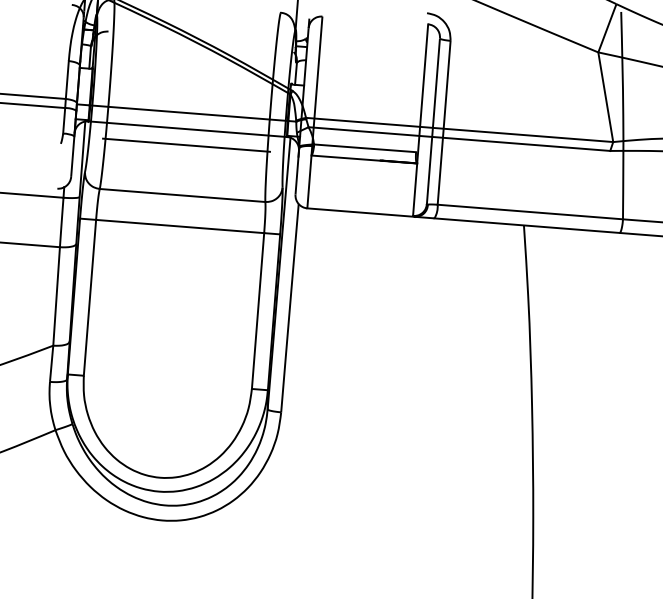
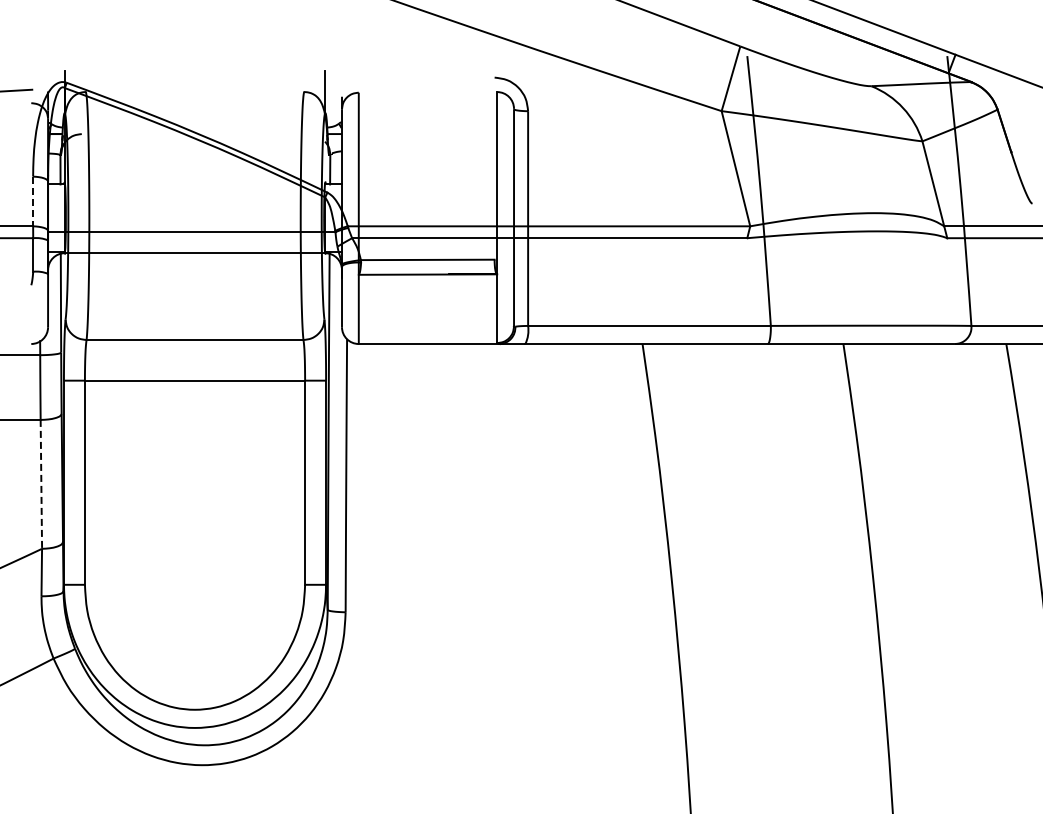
line: (67, 80) -> (33, 201), solid -> dashed
line: (186, 145) -> (194, 274), removed
line: (56, 296) -> (41, 484), solid -> dashed

